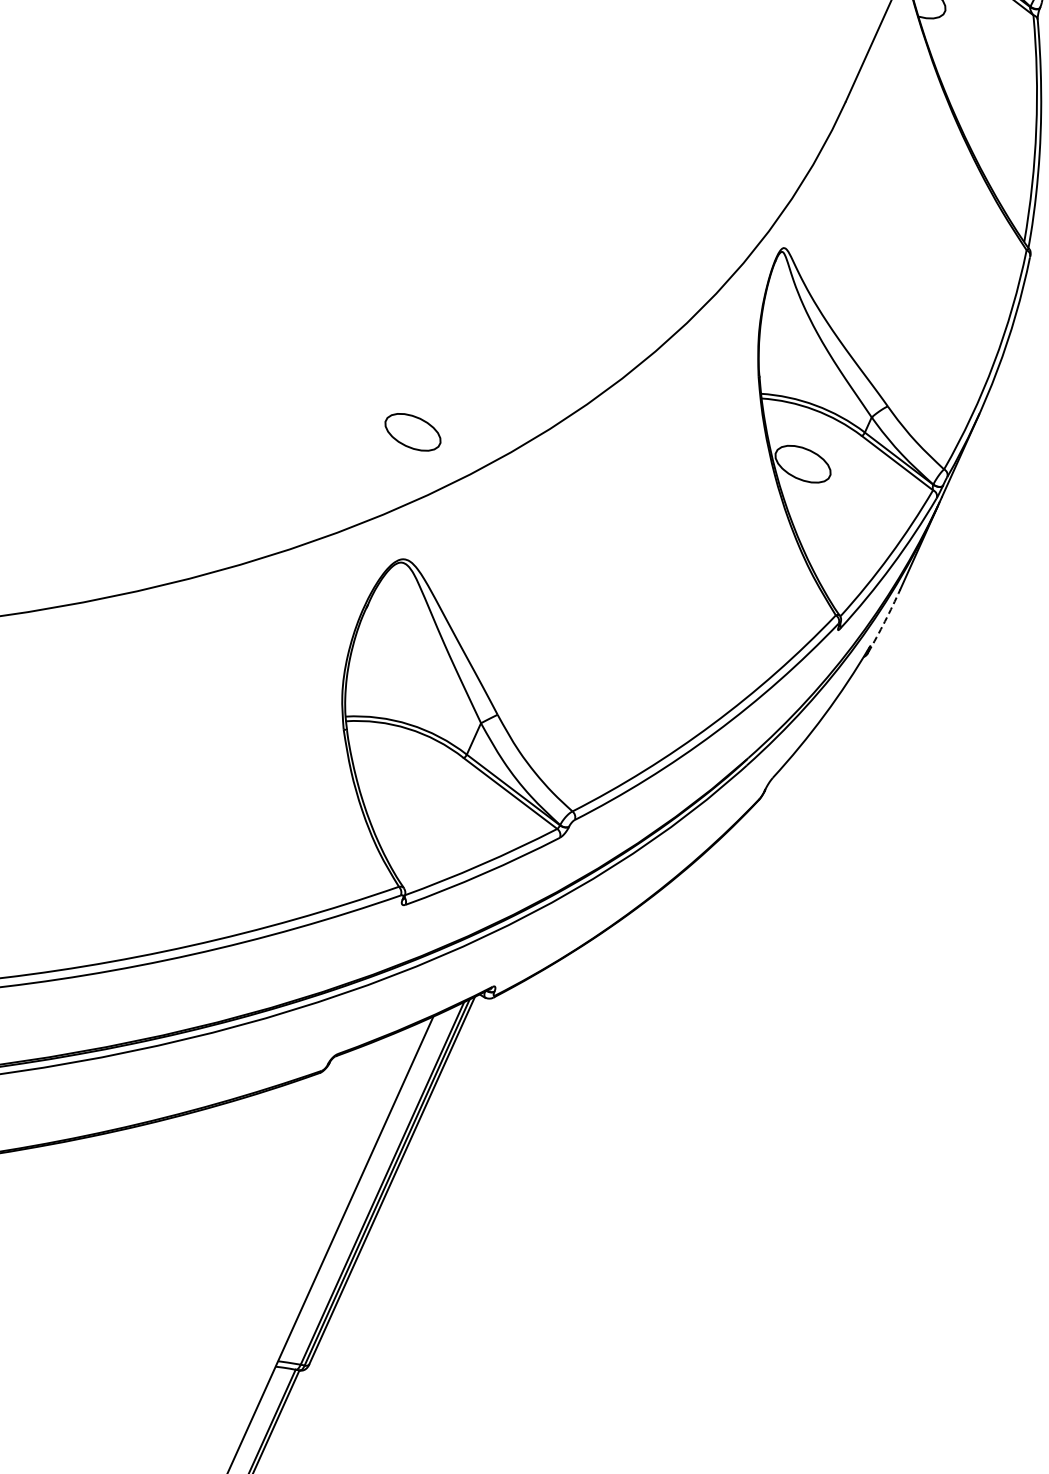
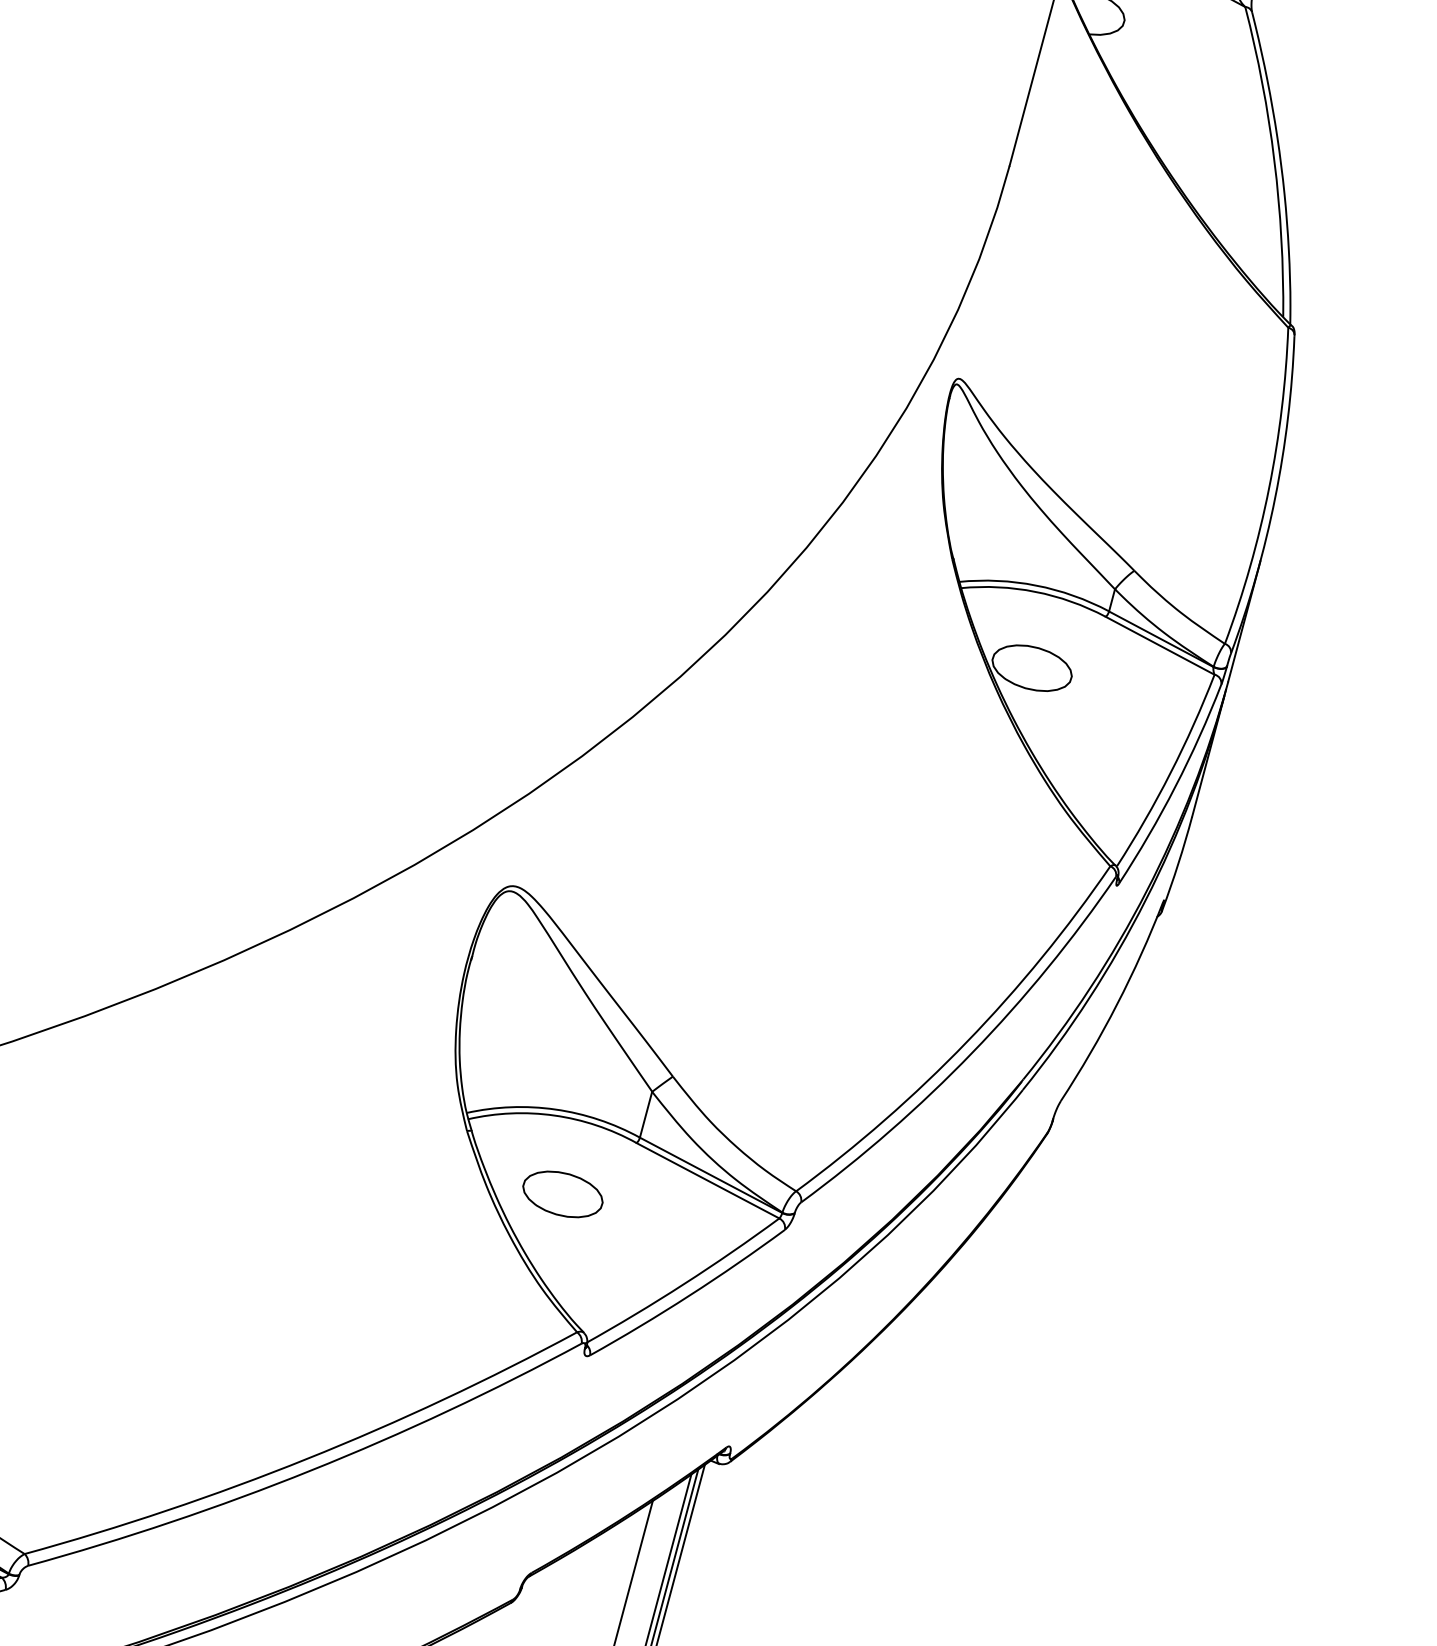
part: (412, 432) -> (562, 1194), moved
arc: (884, 621) -> (1177, 863), dashed -> solid

